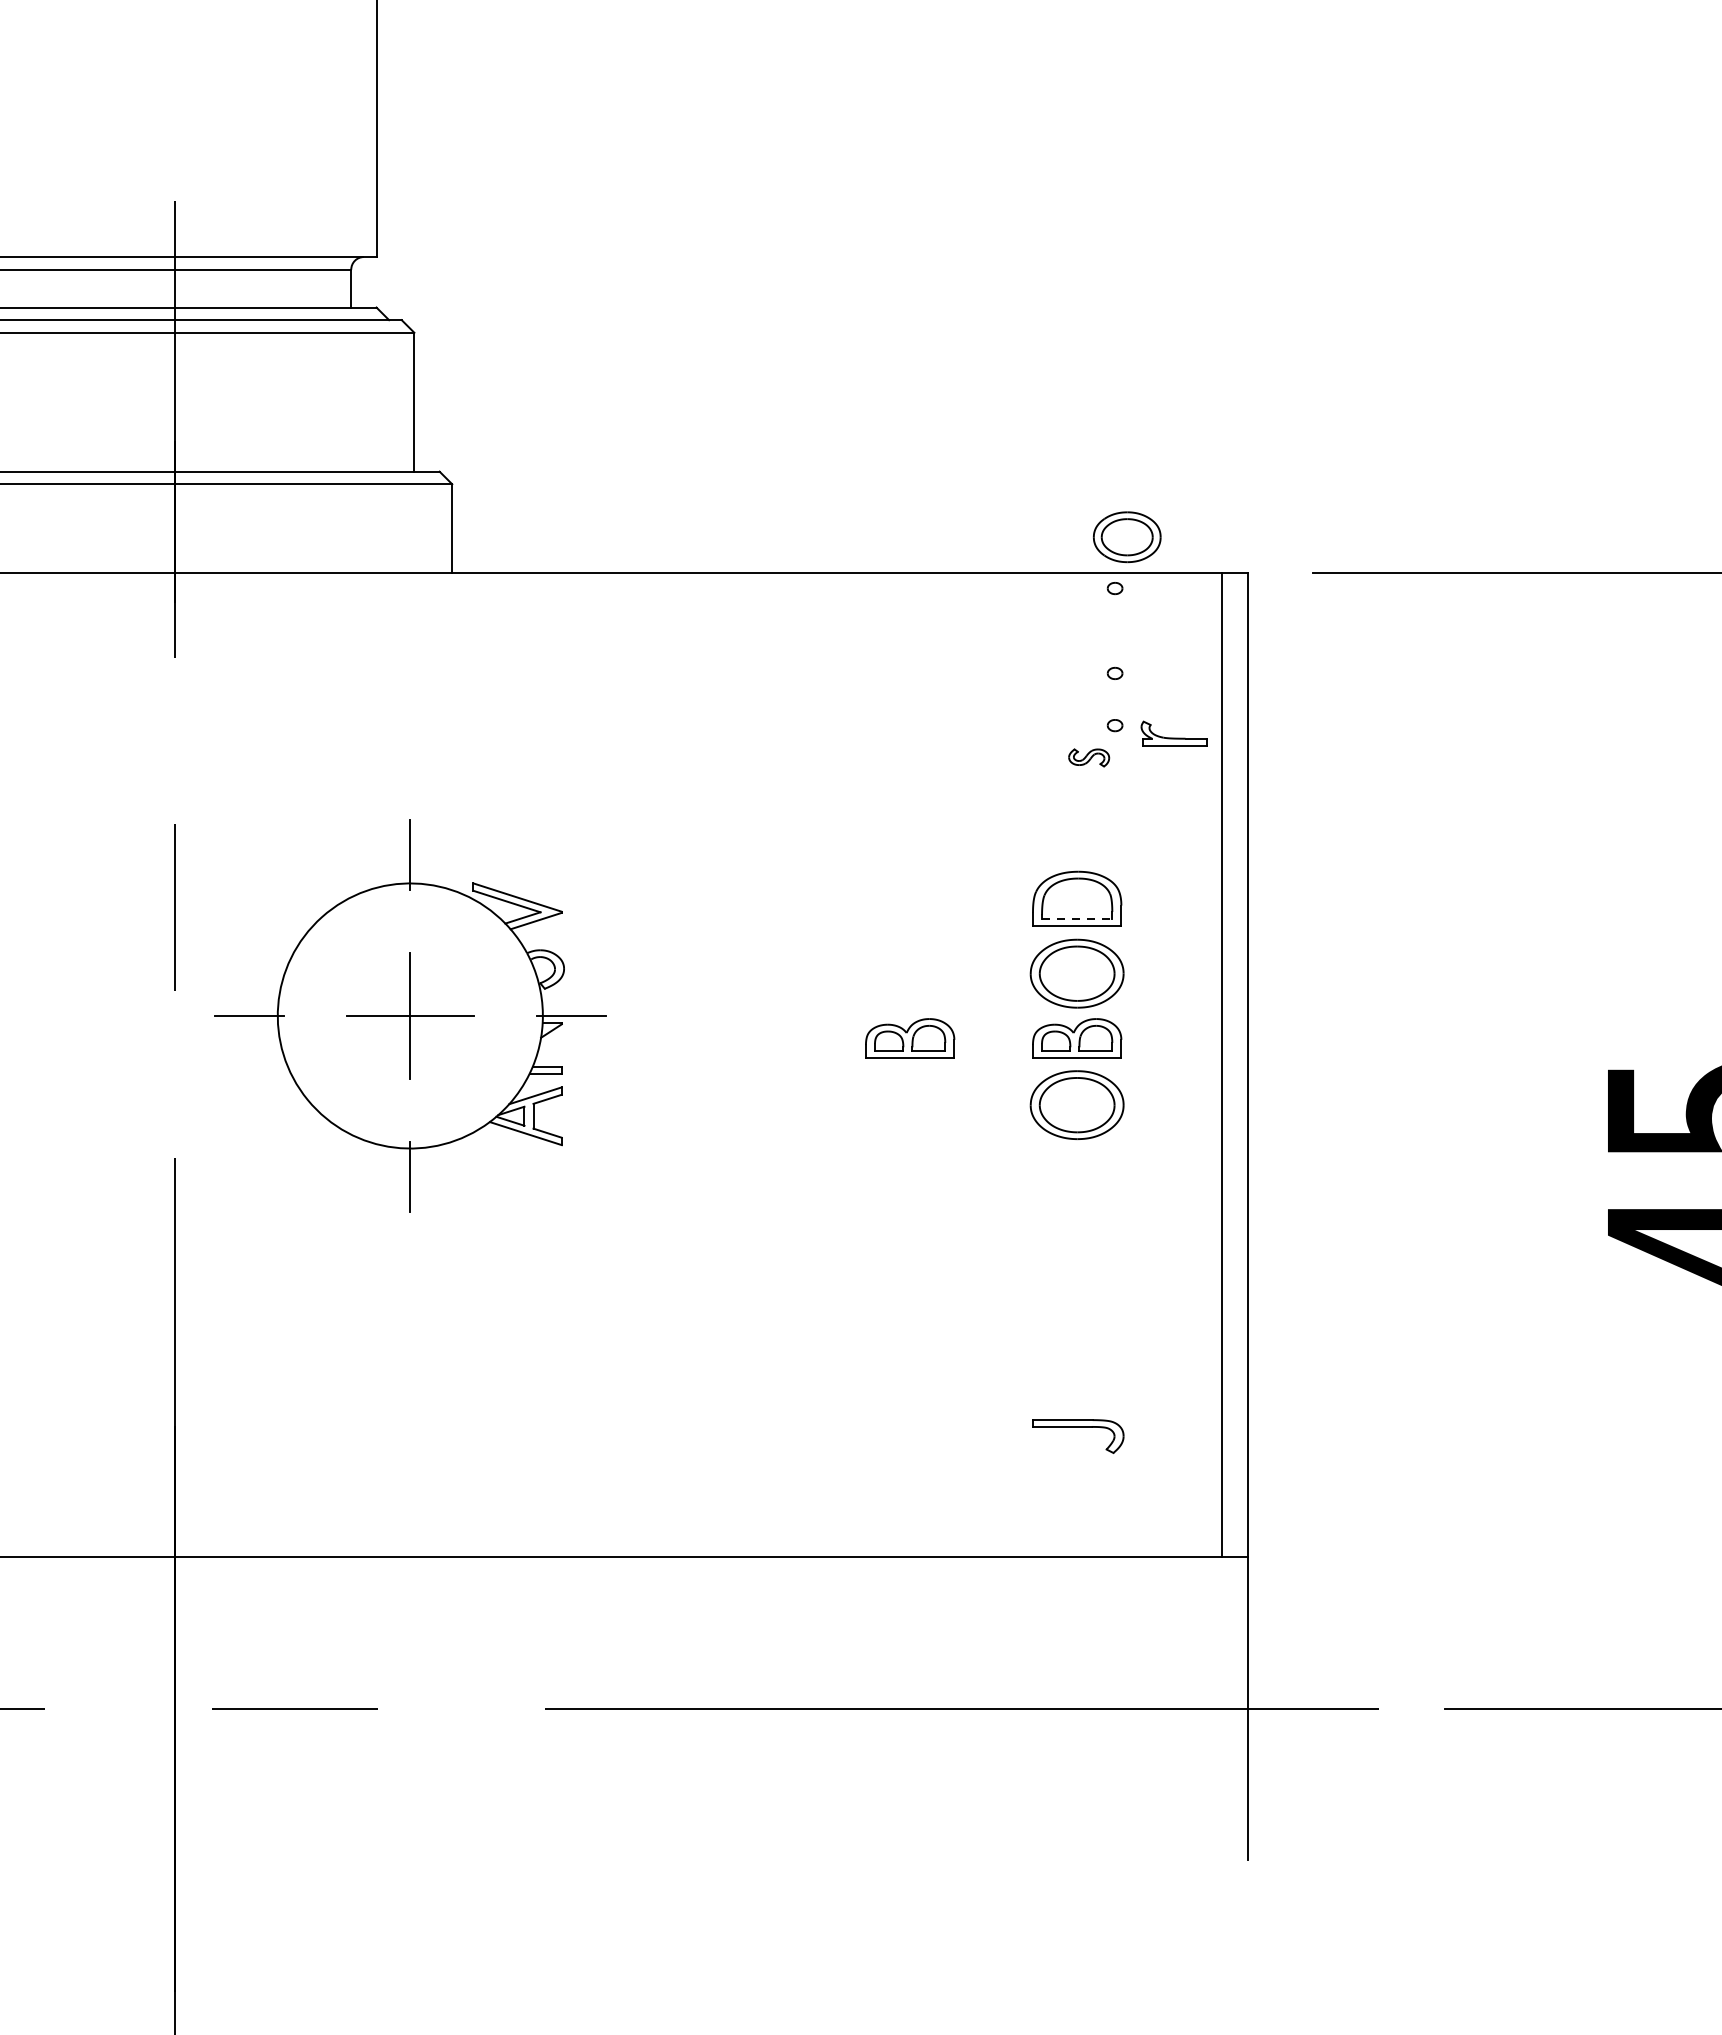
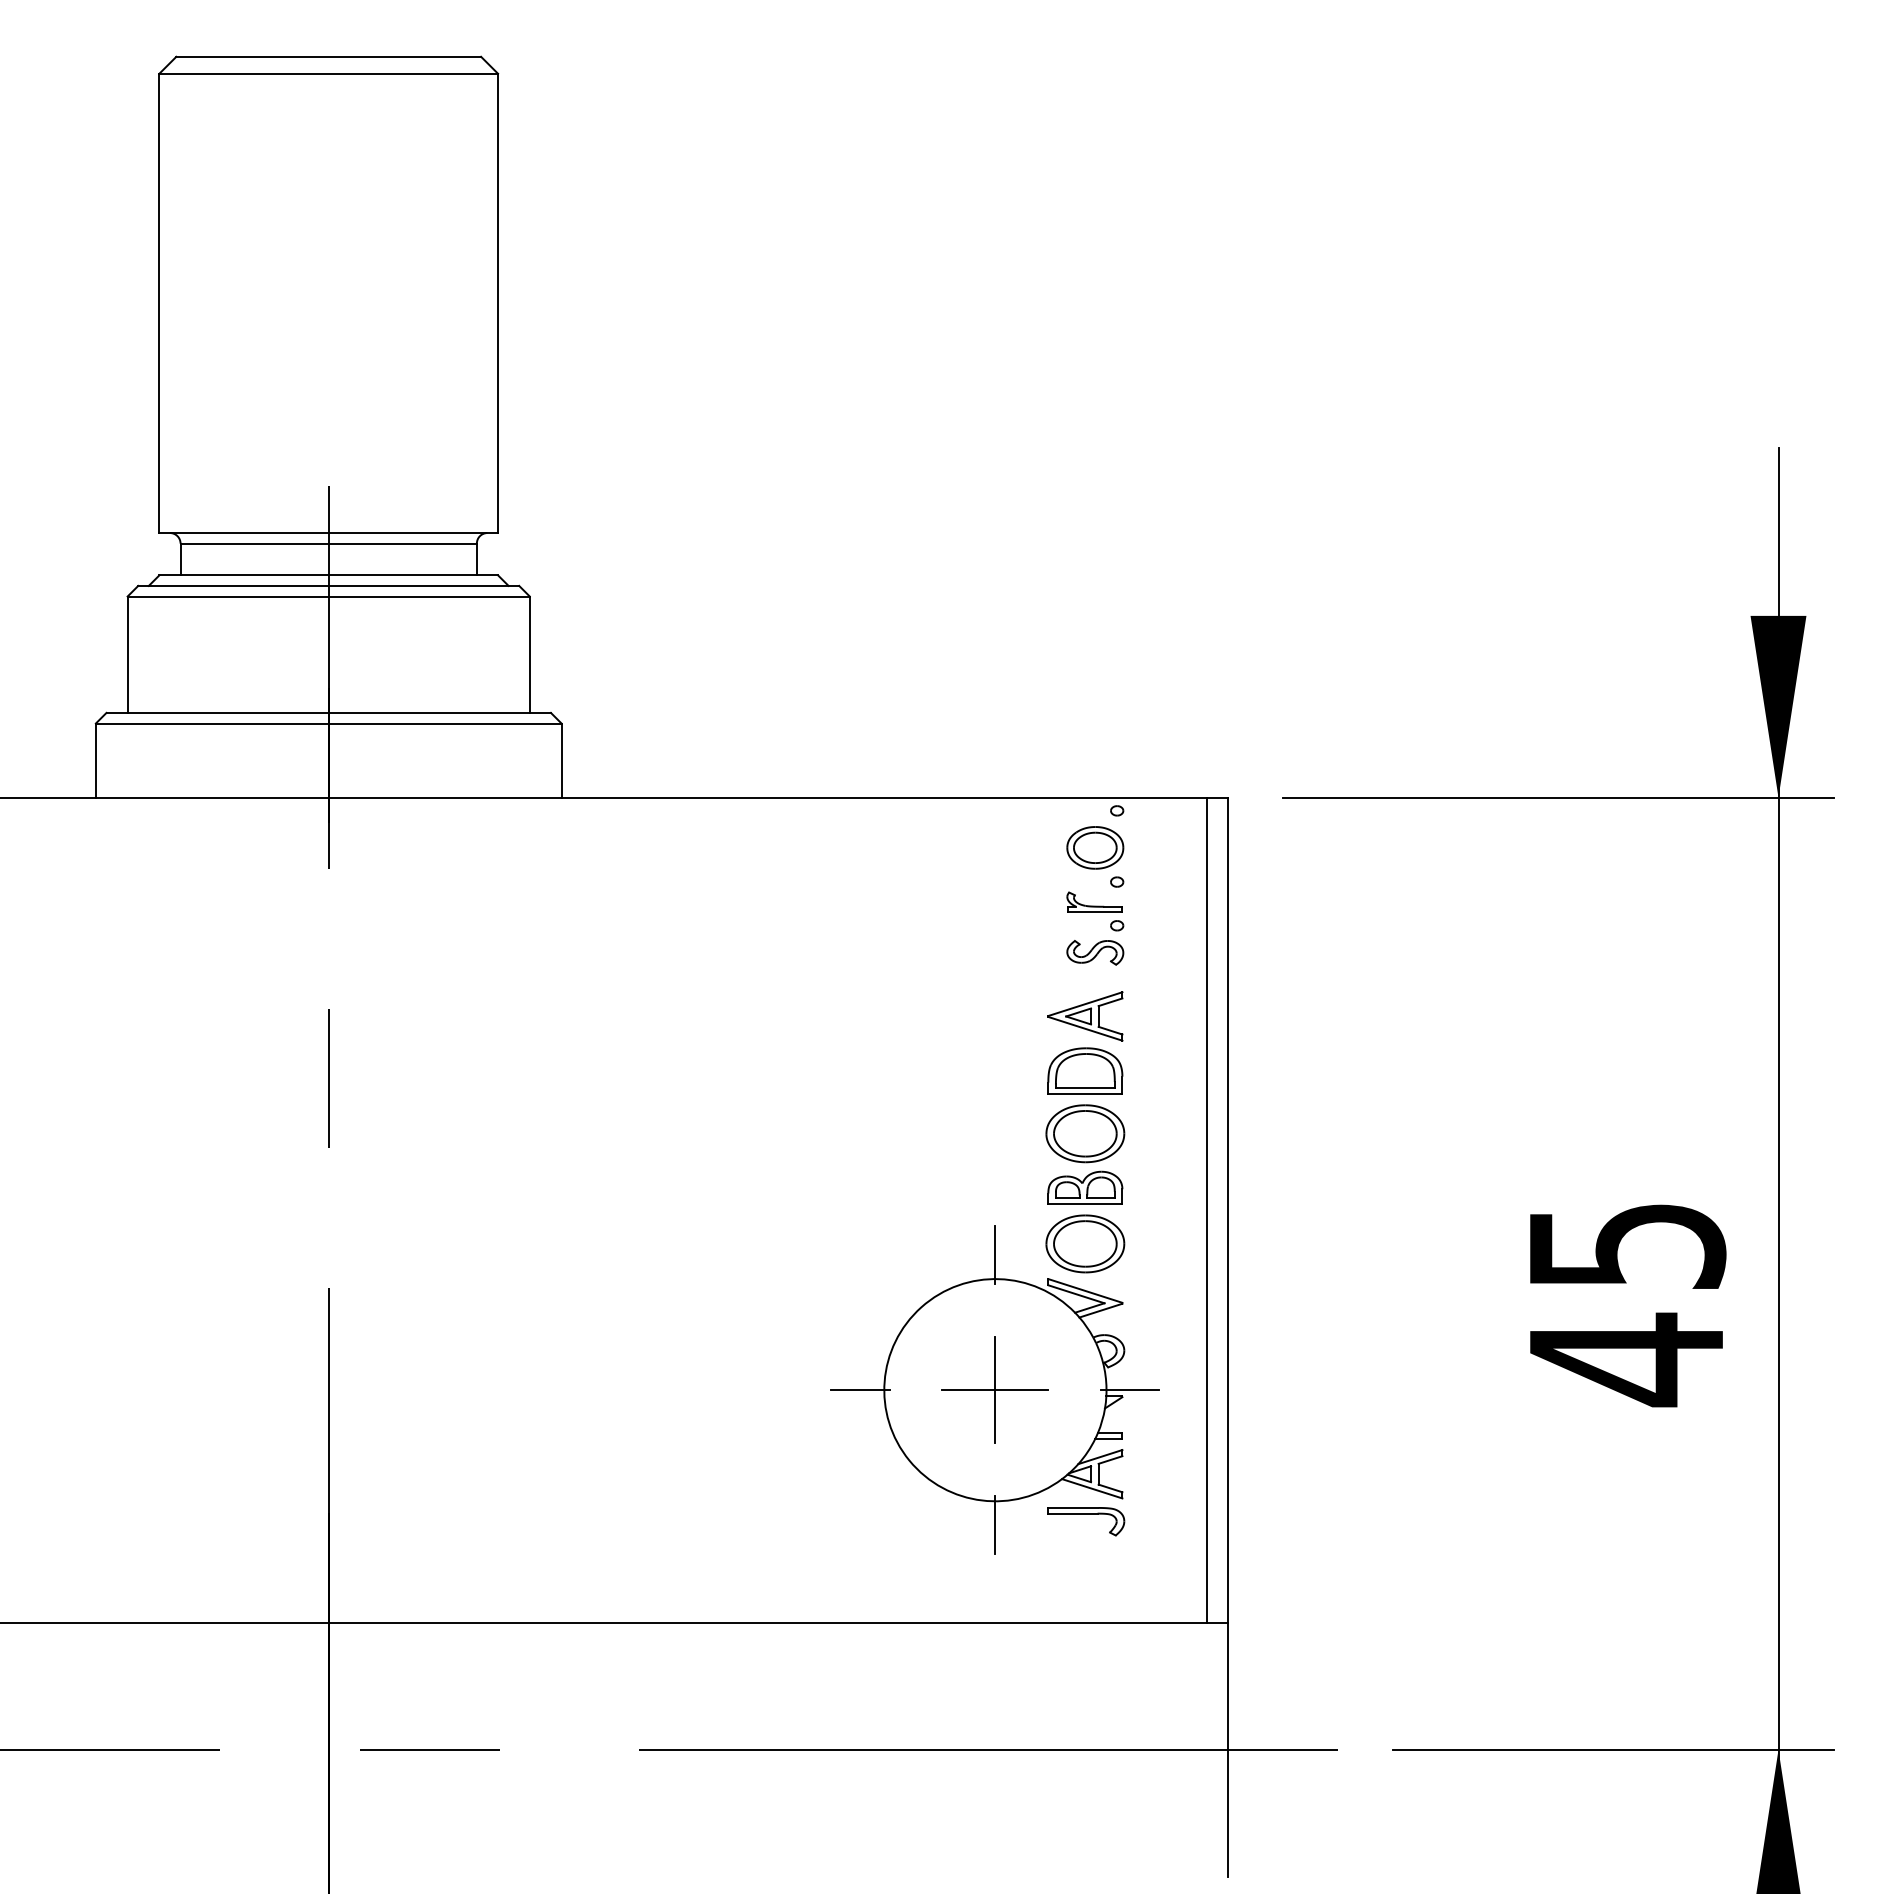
part: (1127, 536) -> (1095, 847), moved
part: (1173, 732) -> (1094, 901), moved
part: (1089, 757) -> (1095, 952), size x1.67
part: (1077, 833) -> (1085, 1016), added
line: (1077, 919) -> (1085, 1088), dashed -> solid
part: (409, 1015) -> (994, 1389), moved
part: (910, 1037) -> (945, 1187), removed

